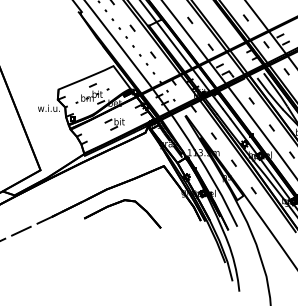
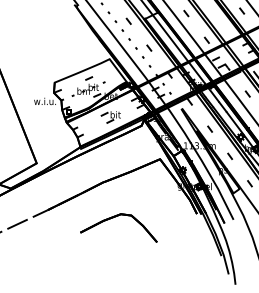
part: (119, 203) -> (115, 217), moved

